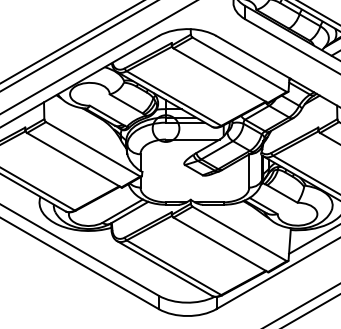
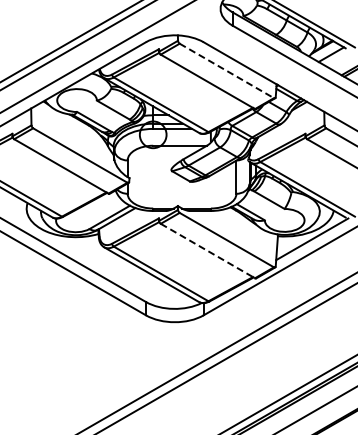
line: (240, 65) -> (227, 71), solid -> dashed
line: (221, 245) -> (208, 251), solid -> dashed

